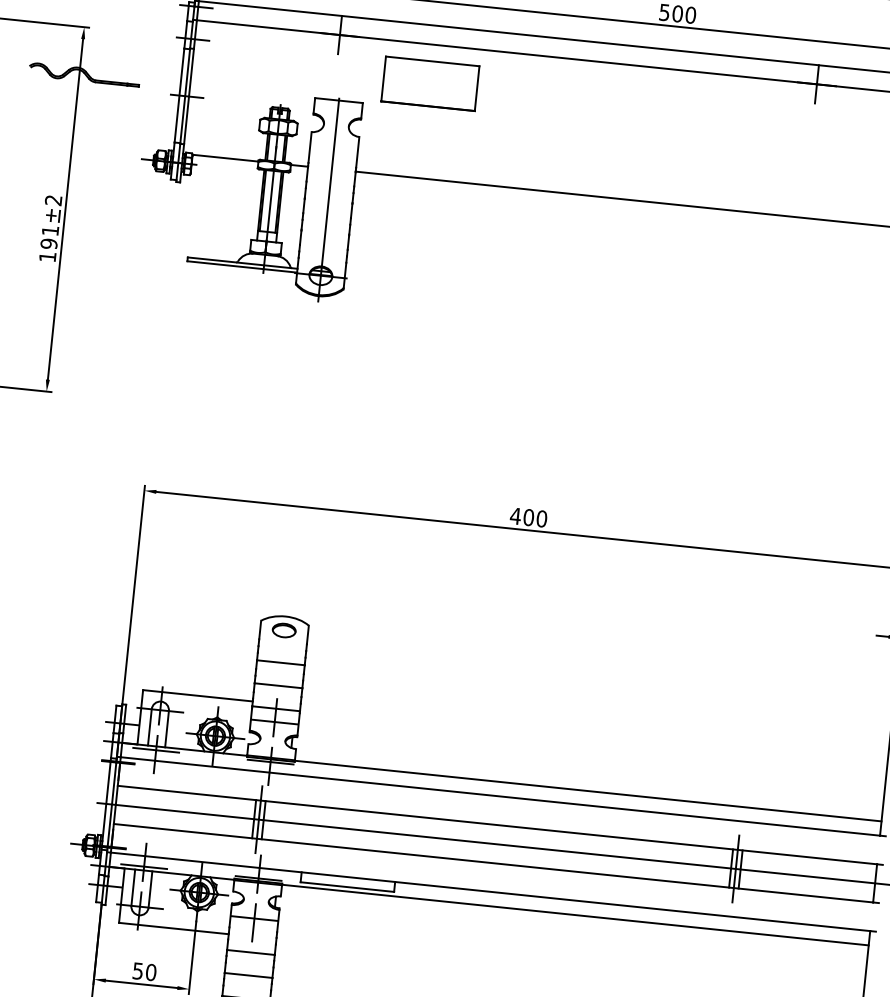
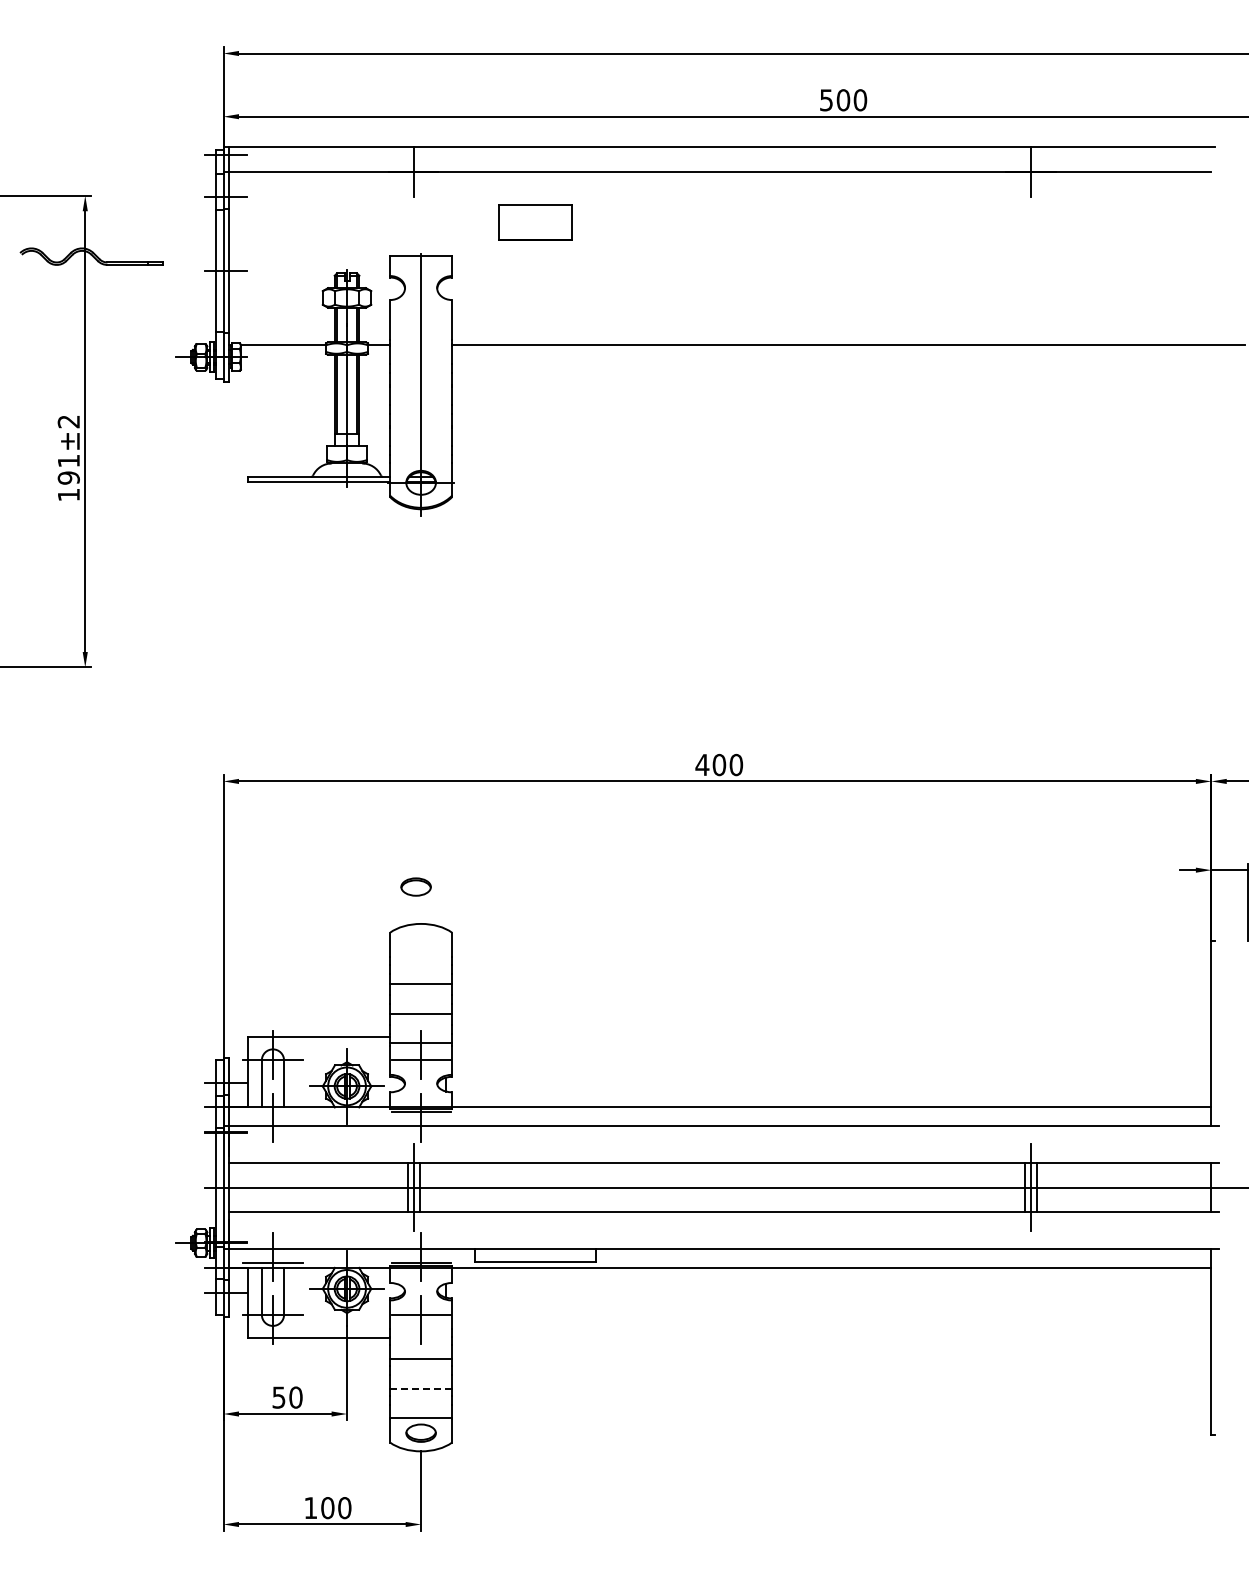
part: (430, 83) -> (535, 222), size x0.6
part: (283, 630) -> (415, 886), moved
line: (155, 750) -> (272, 1112), removed
line: (248, 975) -> (421, 1388), solid -> dashed

